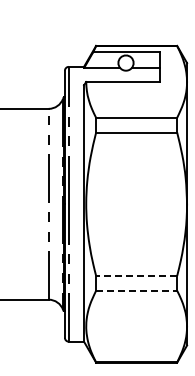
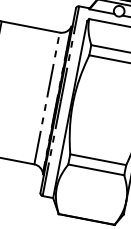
line: (136, 276) -> (98, 160), dashed -> solid
line: (136, 290) -> (96, 169), dashed -> solid

